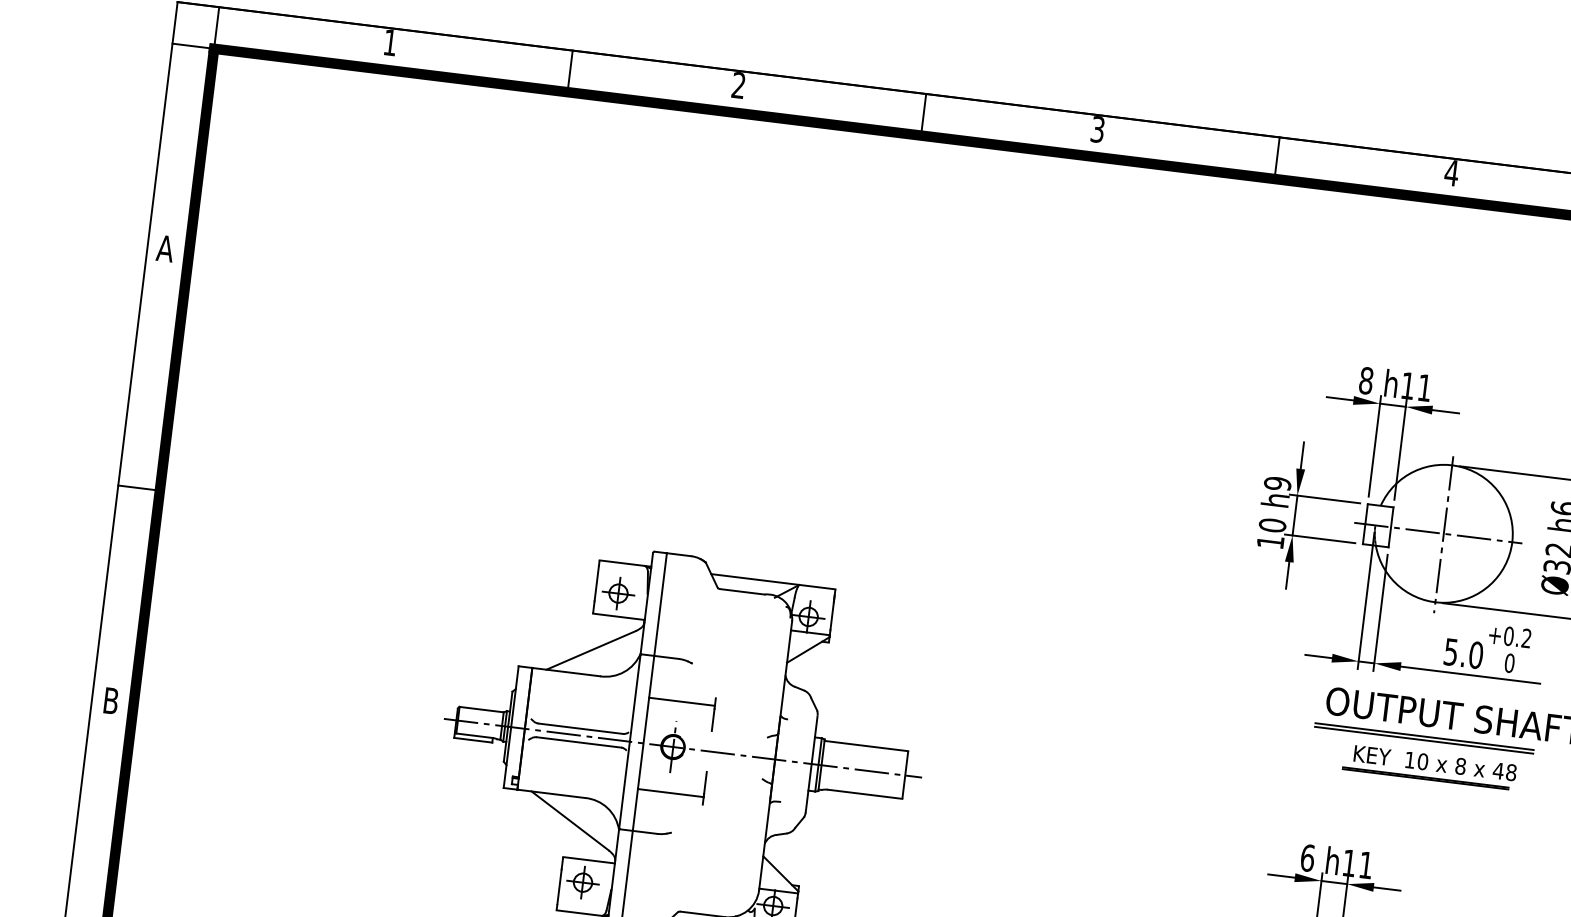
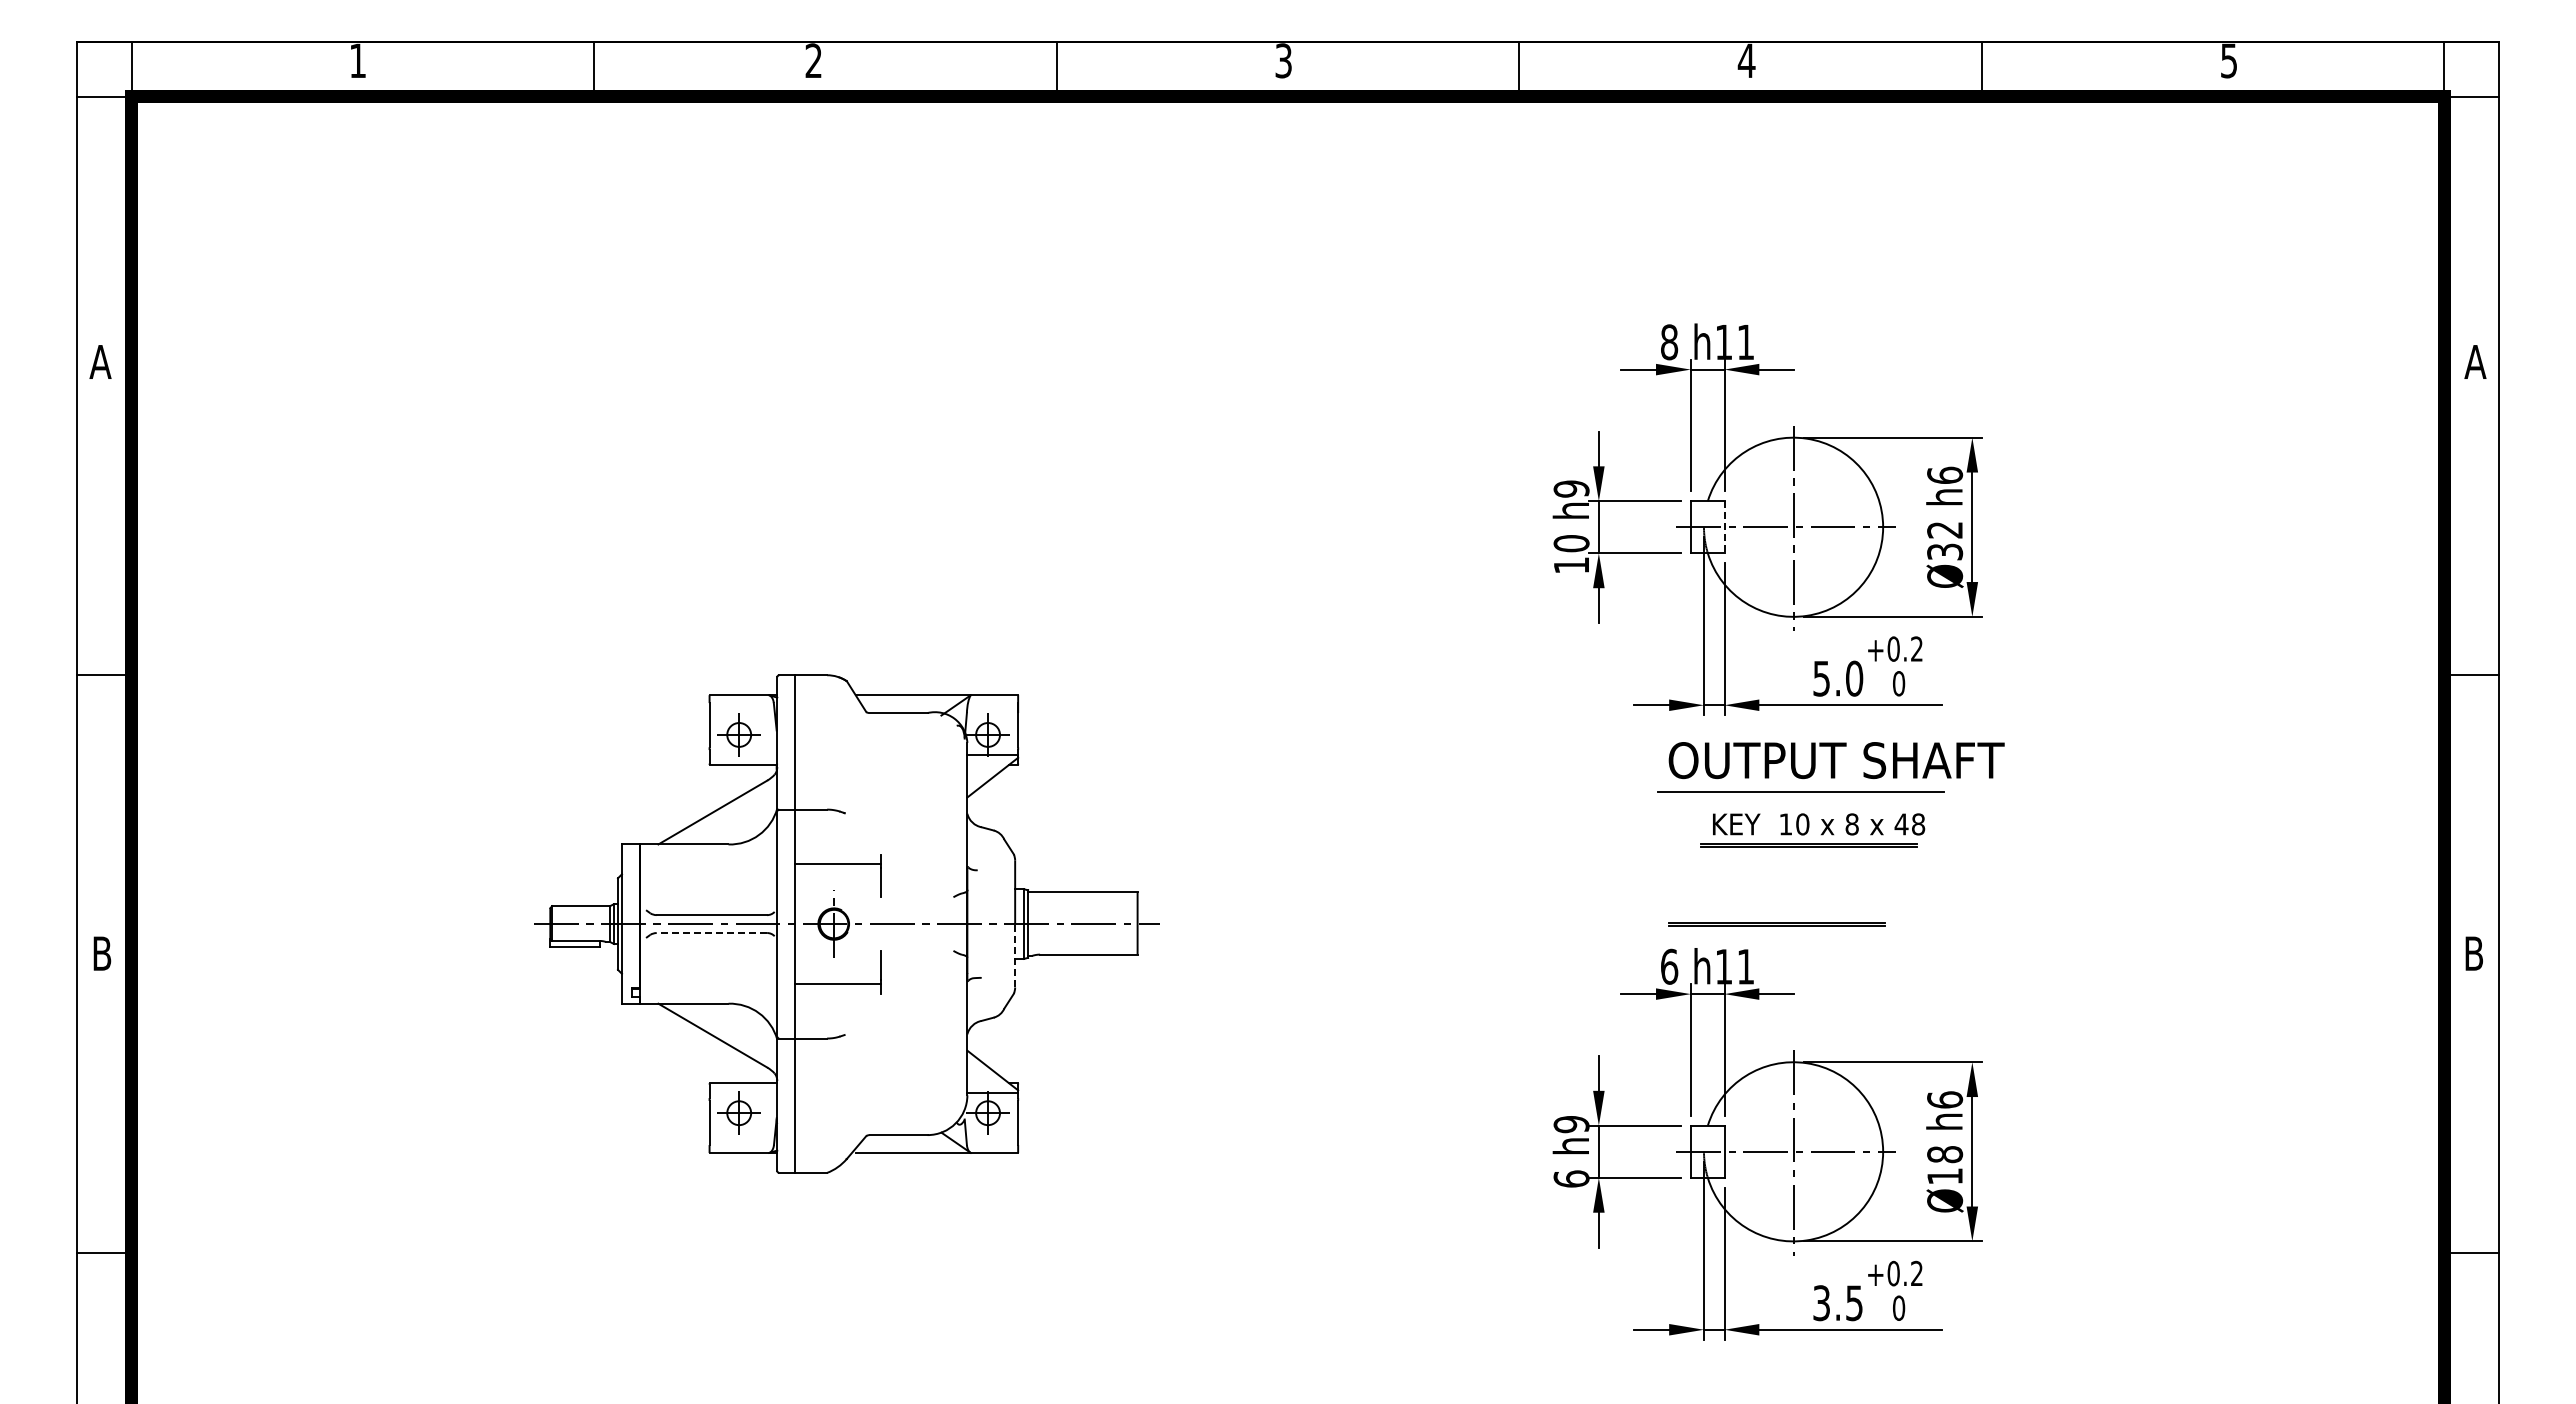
line: (1391, 527) -> (1724, 527), solid -> dashed
line: (1423, 740) -> (1800, 796), removed
line: (578, 742) -> (711, 933), solid -> dashed
line: (808, 788) -> (1015, 955), solid -> dashed
line: (1393, 835) -> (1776, 923), added

